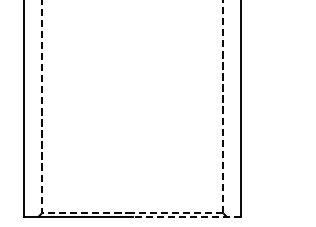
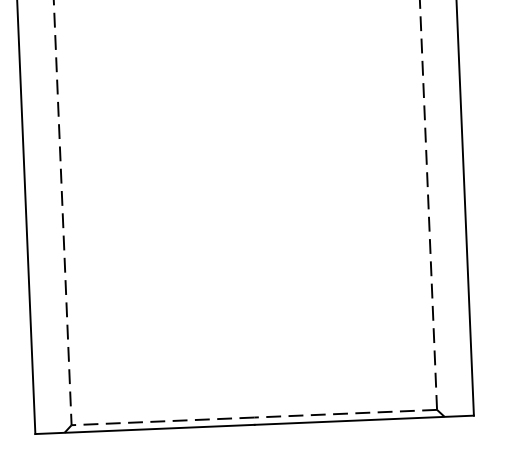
line: (186, 217) -> (363, 421), dashed -> solid

